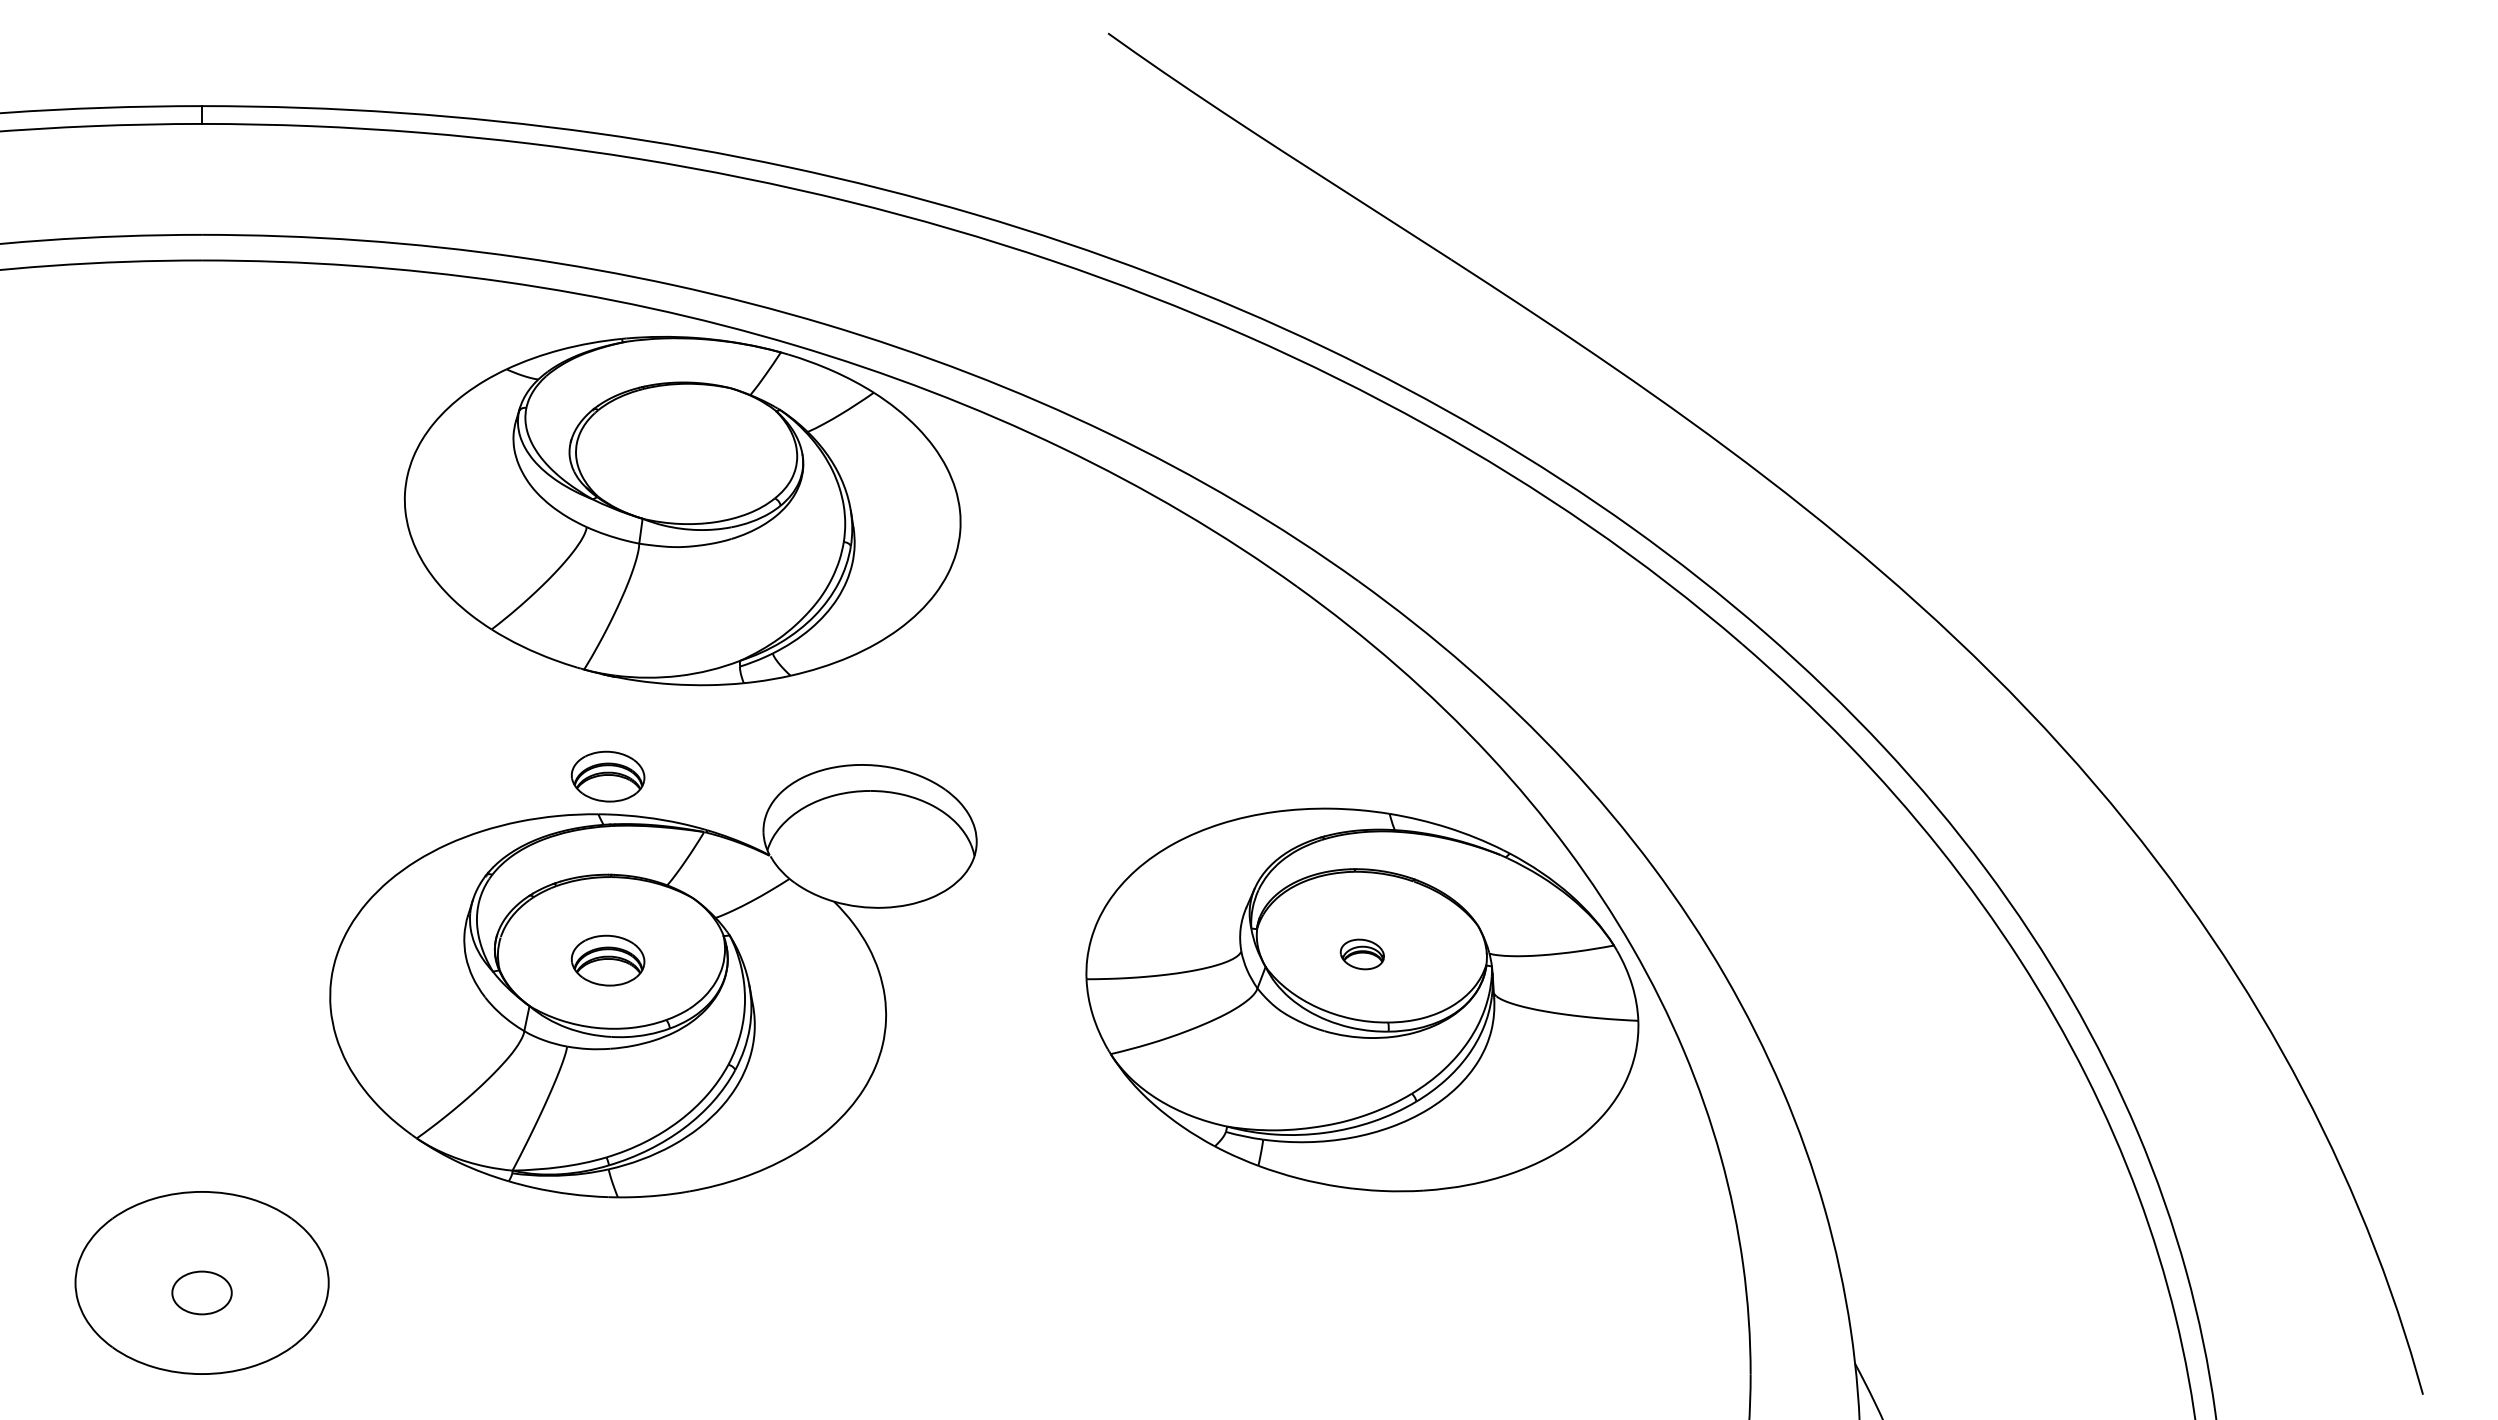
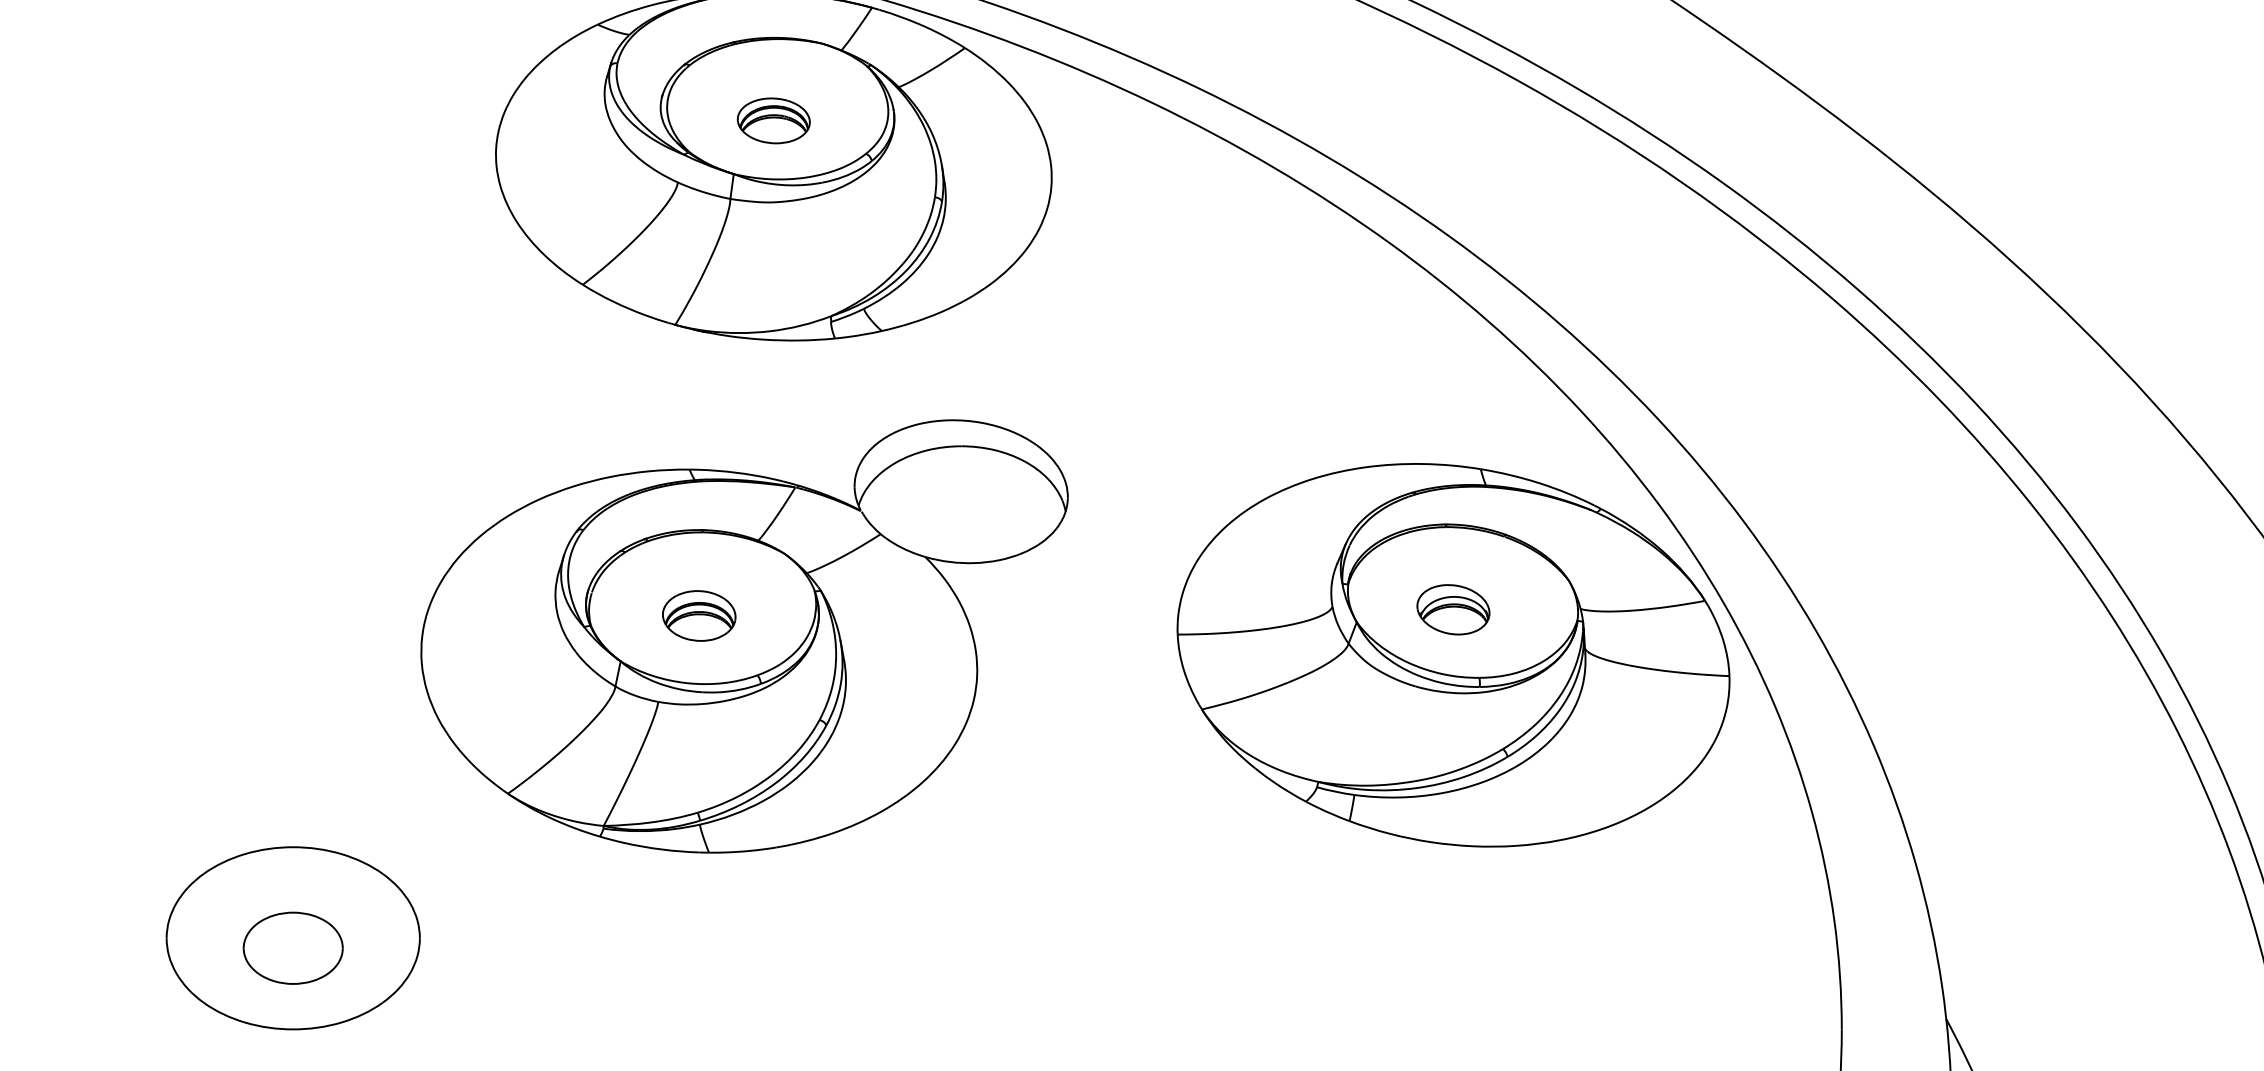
part: (682, 465) -> (773, 120), added
part: (607, 776) -> (698, 431), removed
part: (1362, 954) -> (1453, 609), size x1.67
part: (201, 1292) -> (292, 947), size x1.67

